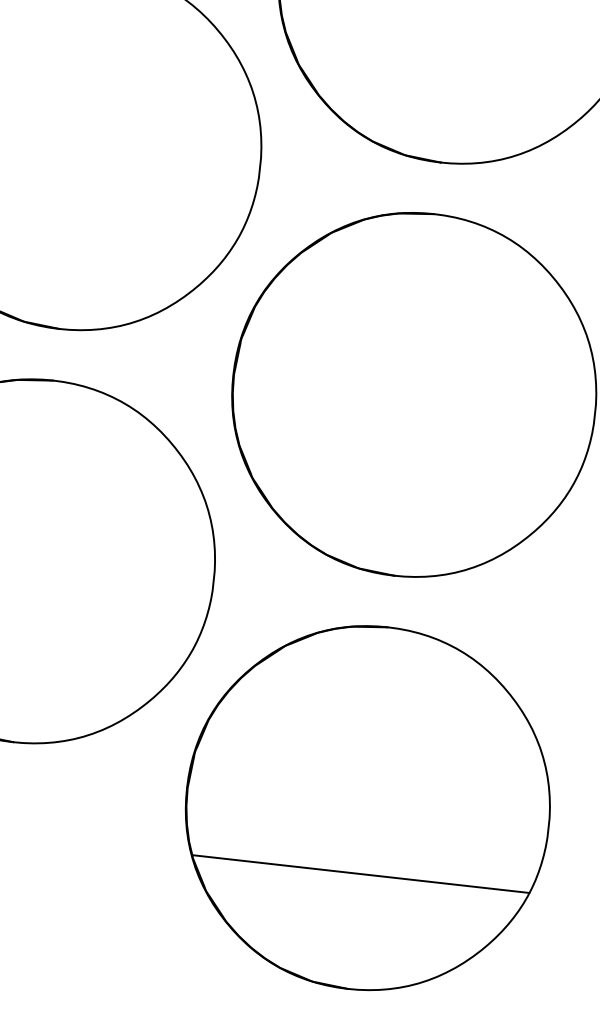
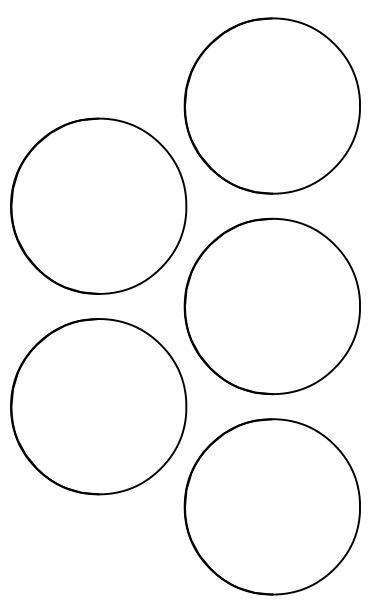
line: (360, 873) -> (272, 538), removed

